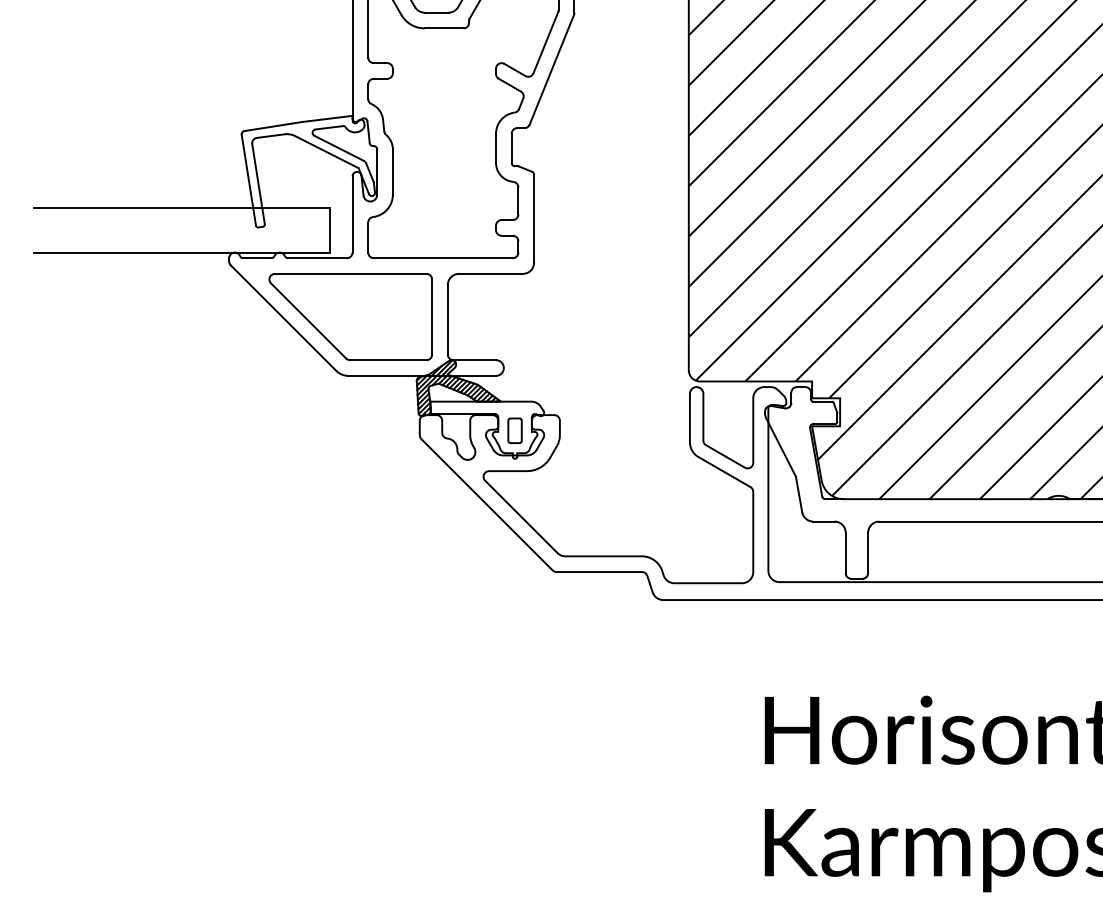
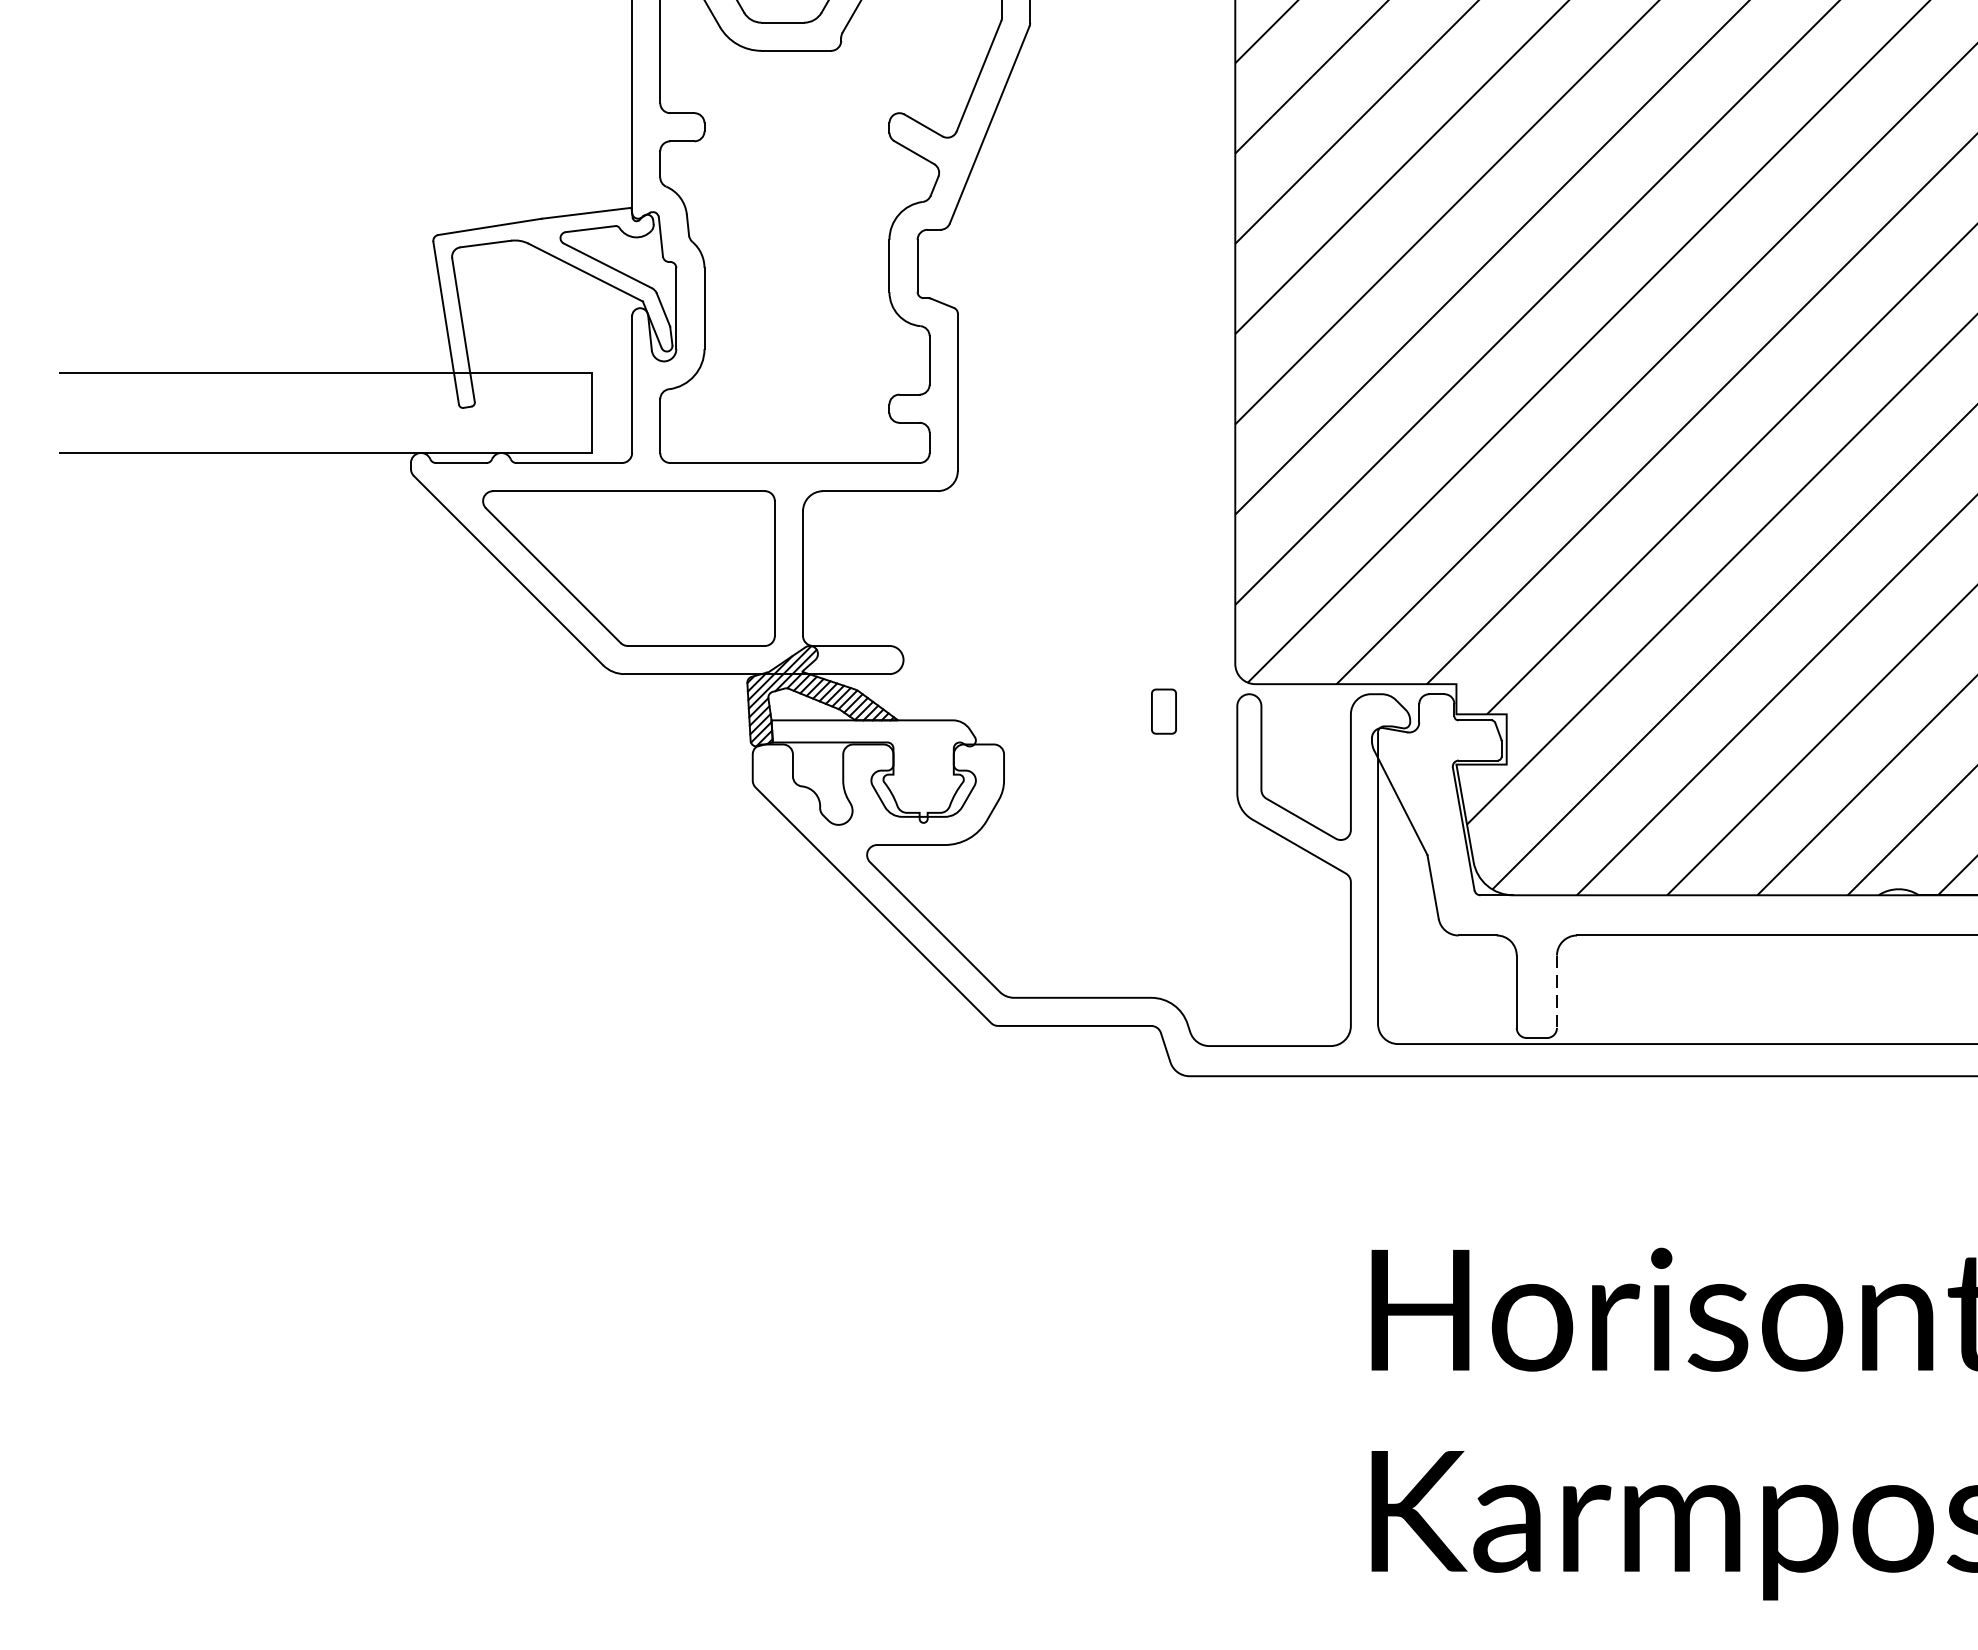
part: (514, 430) -> (1162, 711), moved
line: (868, 553) -> (1557, 992), solid -> dashed

